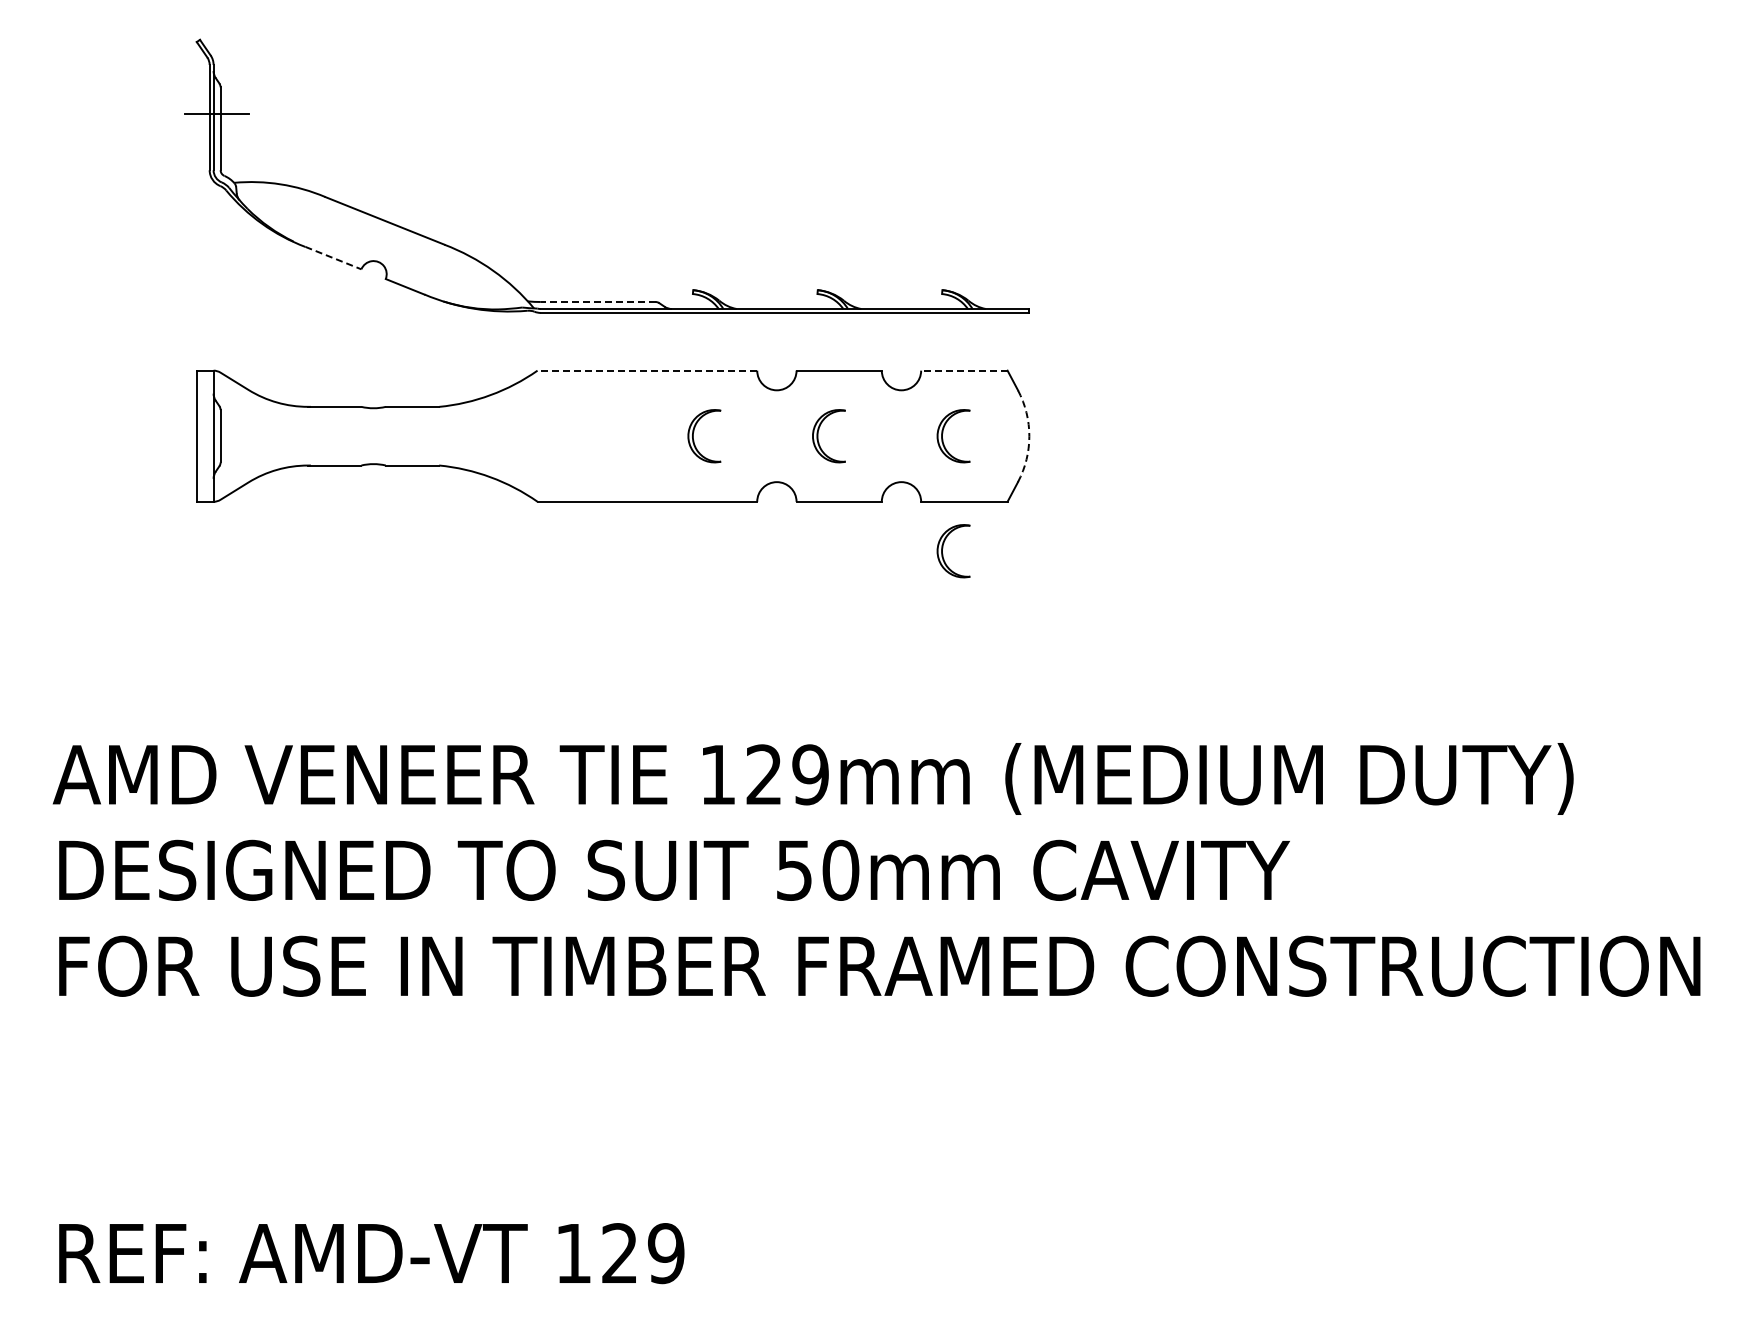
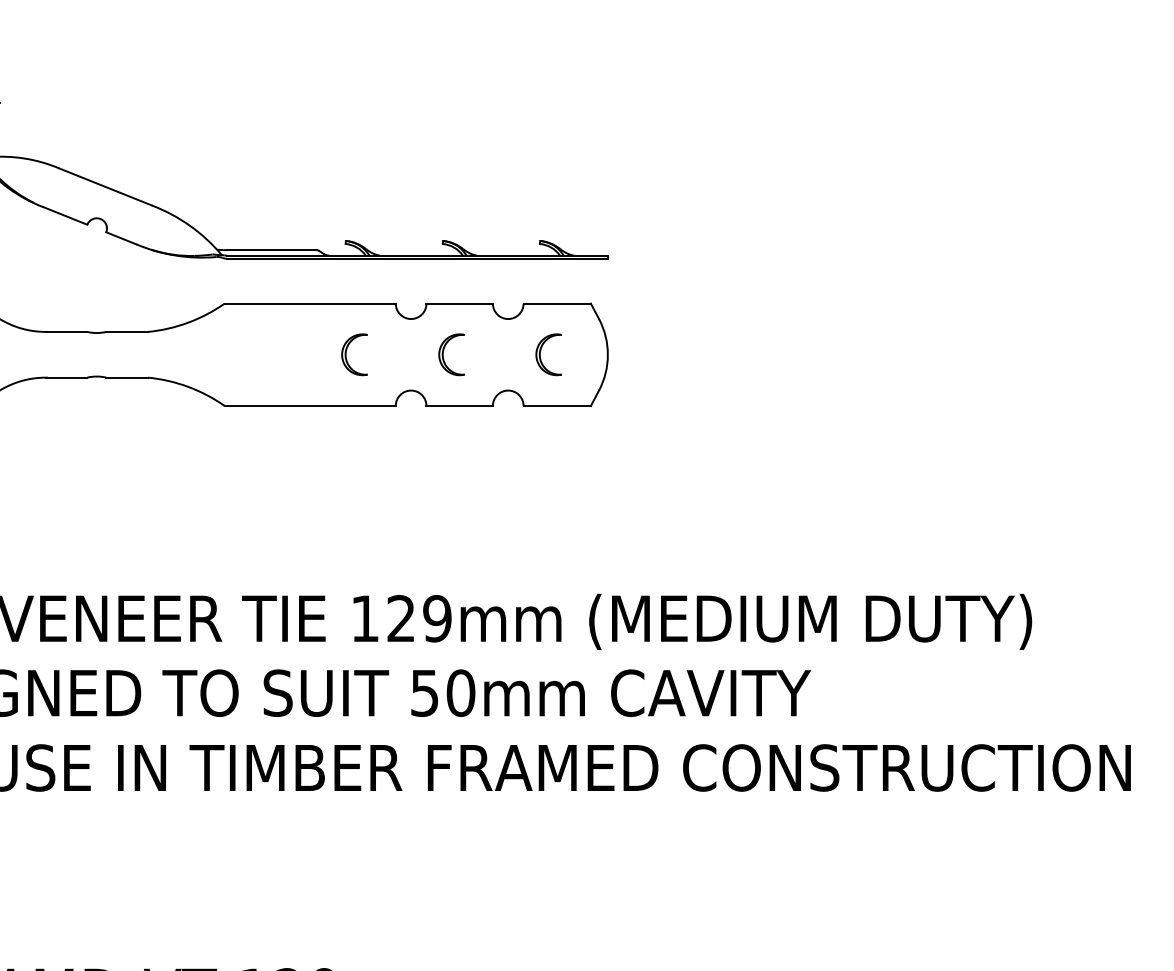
line: (333, 258) -> (65, 216), dashed -> solid
line: (597, 302) -> (271, 250), dashed -> solid
line: (647, 370) -> (310, 303), dashed -> solid
line: (963, 370) -> (556, 303), dashed -> solid
arc: (1029, 436) -> (608, 355), dashed -> solid
part: (943, 548) -> (540, 442), removed

